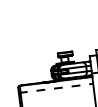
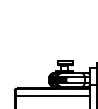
line: (56, 88) -> (52, 95), dashed -> solid

